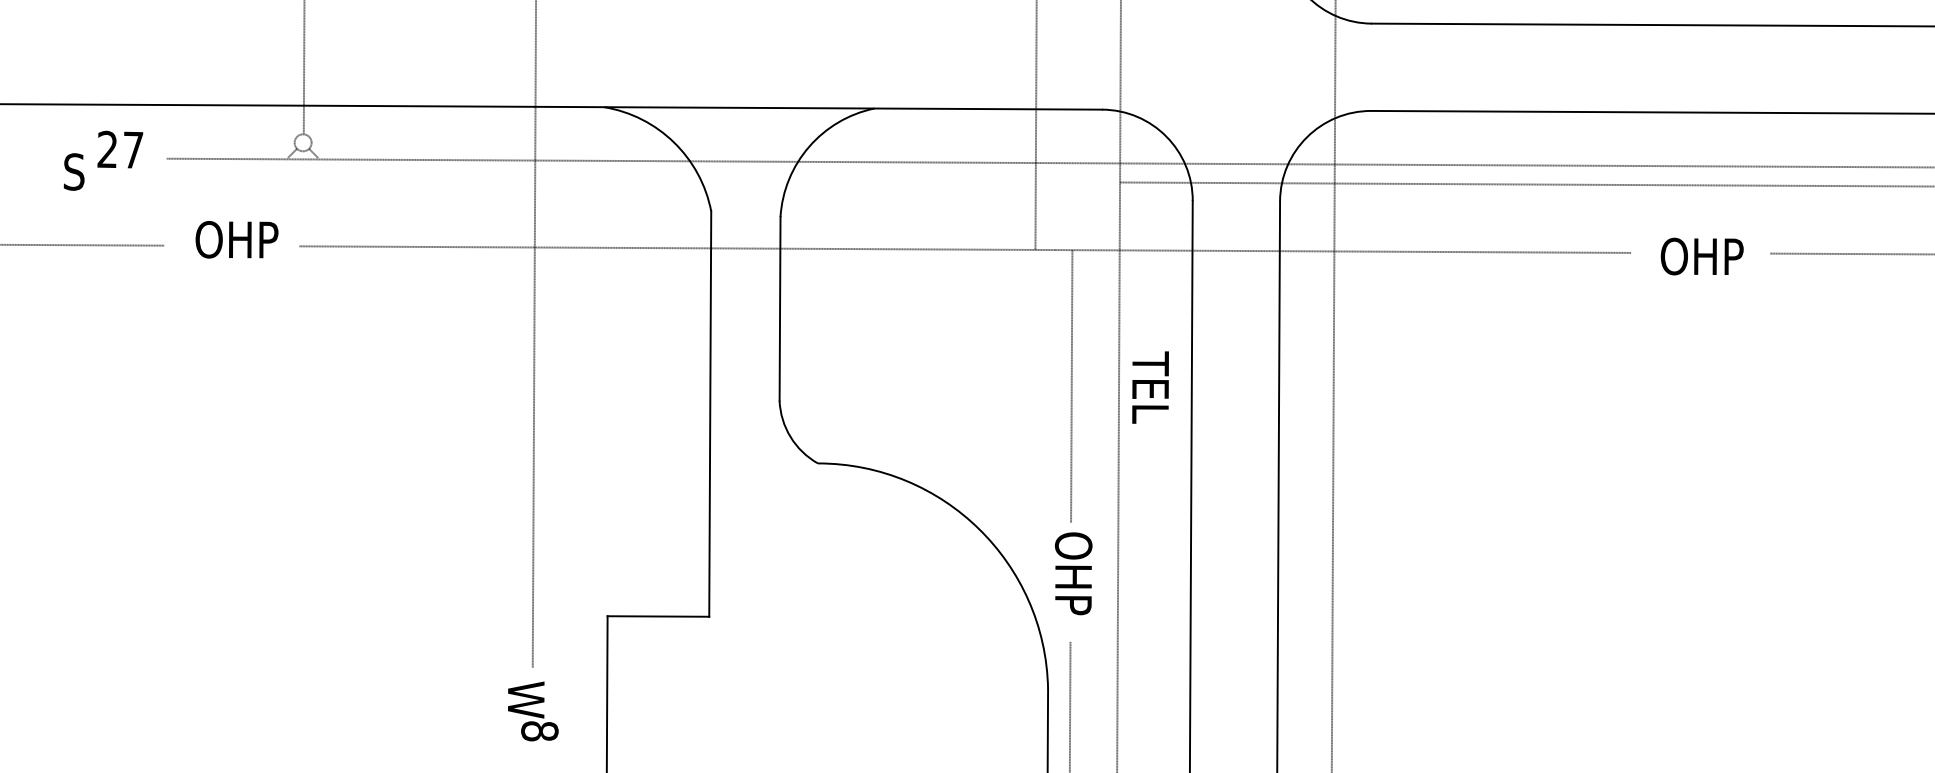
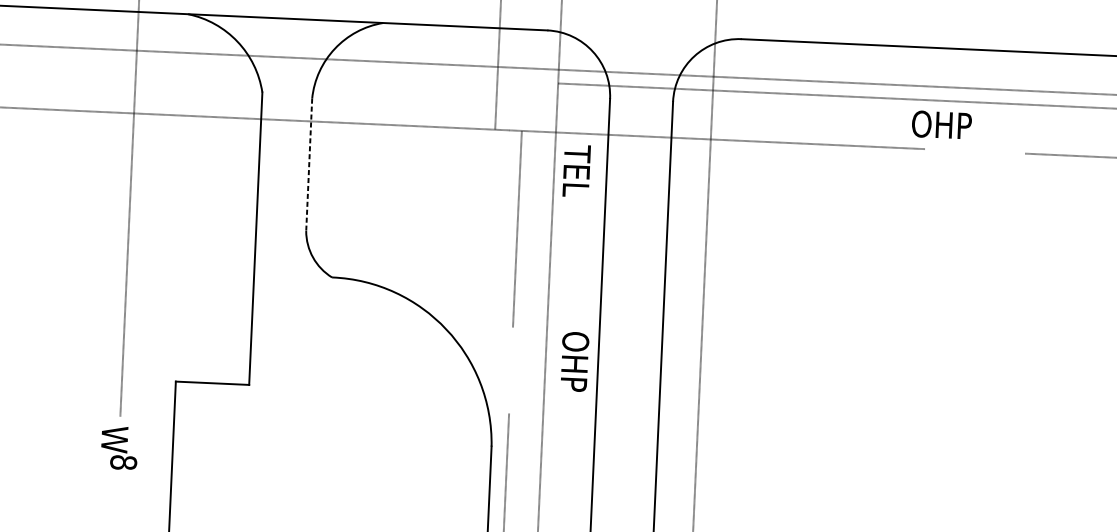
text: (1701, 256) -> (941, 124), moved
line: (780, 308) -> (309, 164), solid -> dashed
text: (1150, 387) -> (576, 170), moved
text: (1073, 573) -> (574, 361), moved

